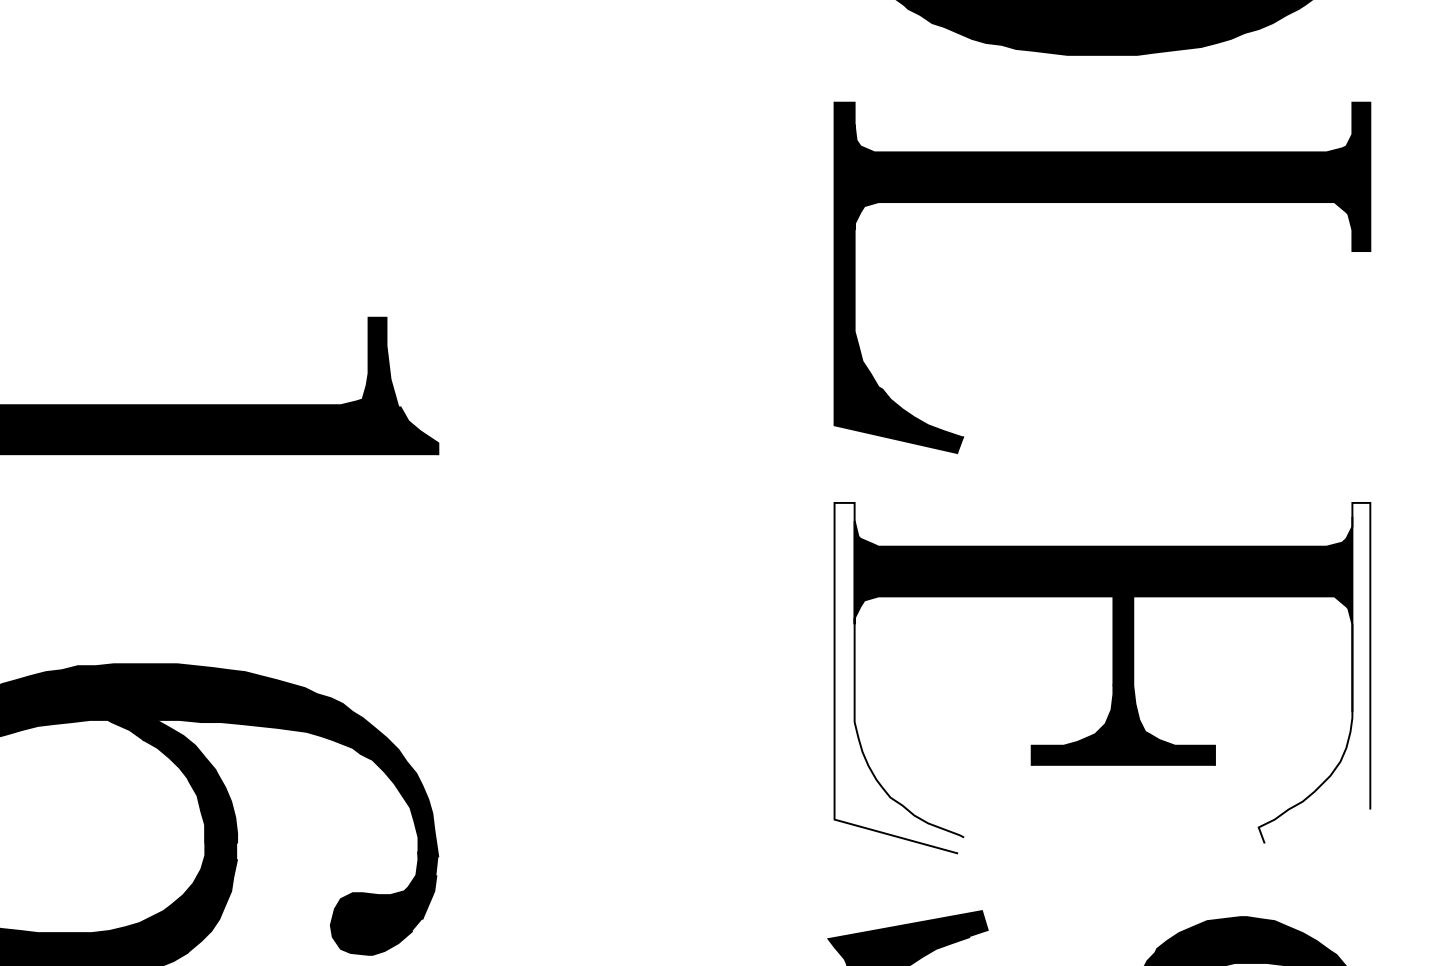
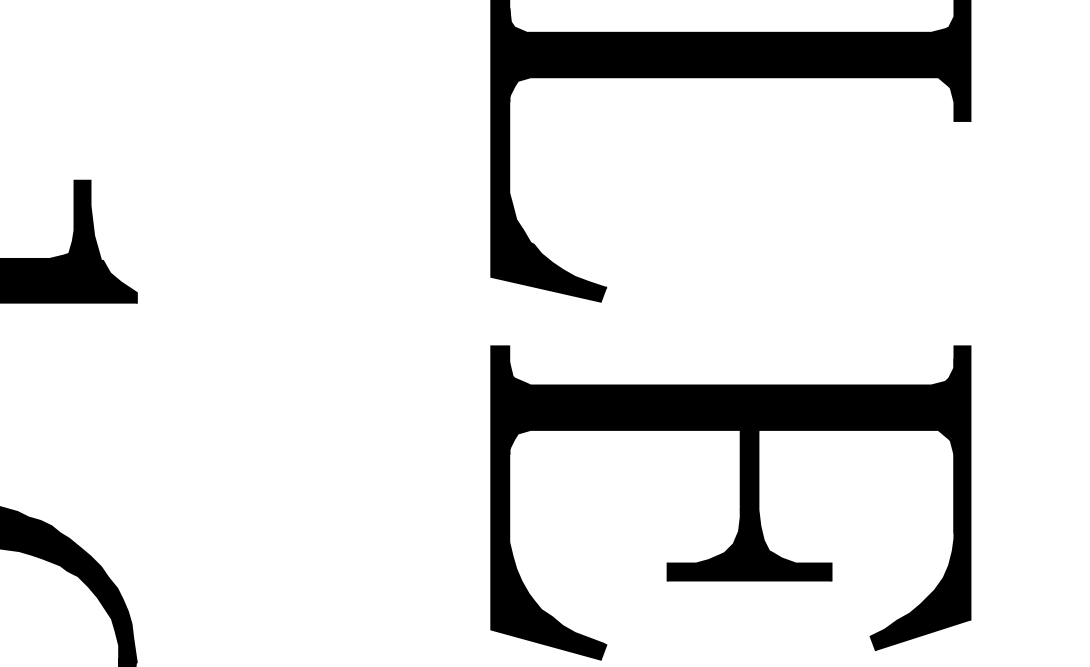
fill: (1314, 672) -> (920, 498), added
fill: (899, 677) -> (549, 502), added

